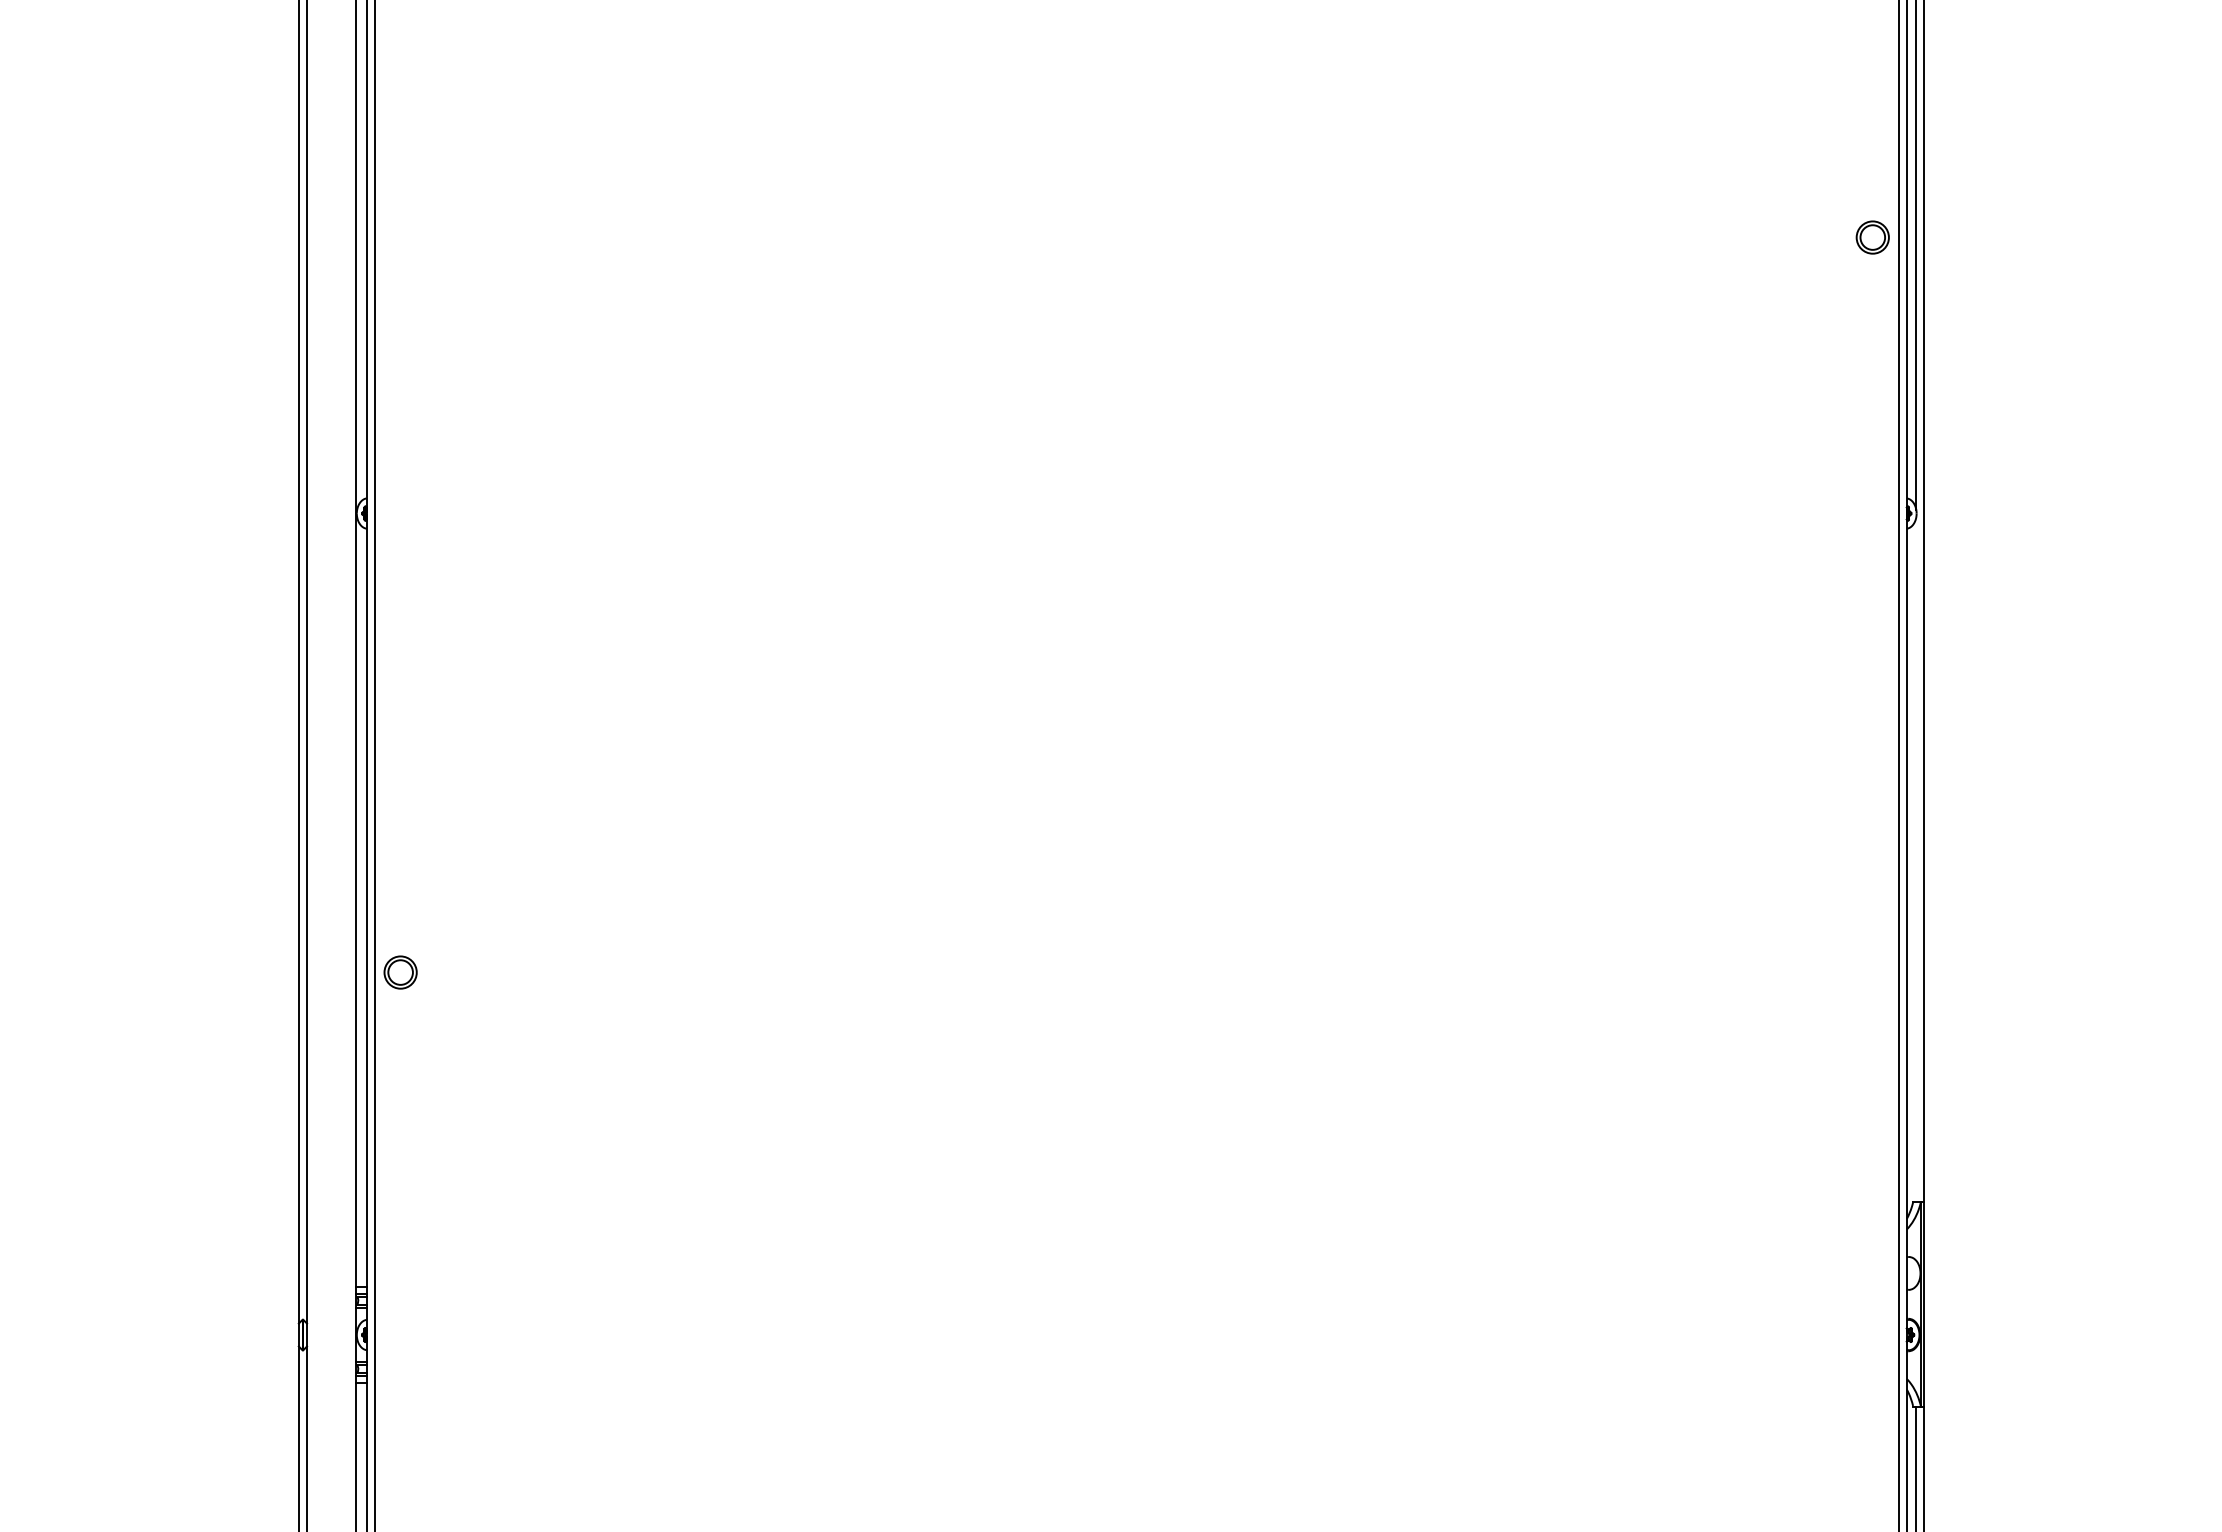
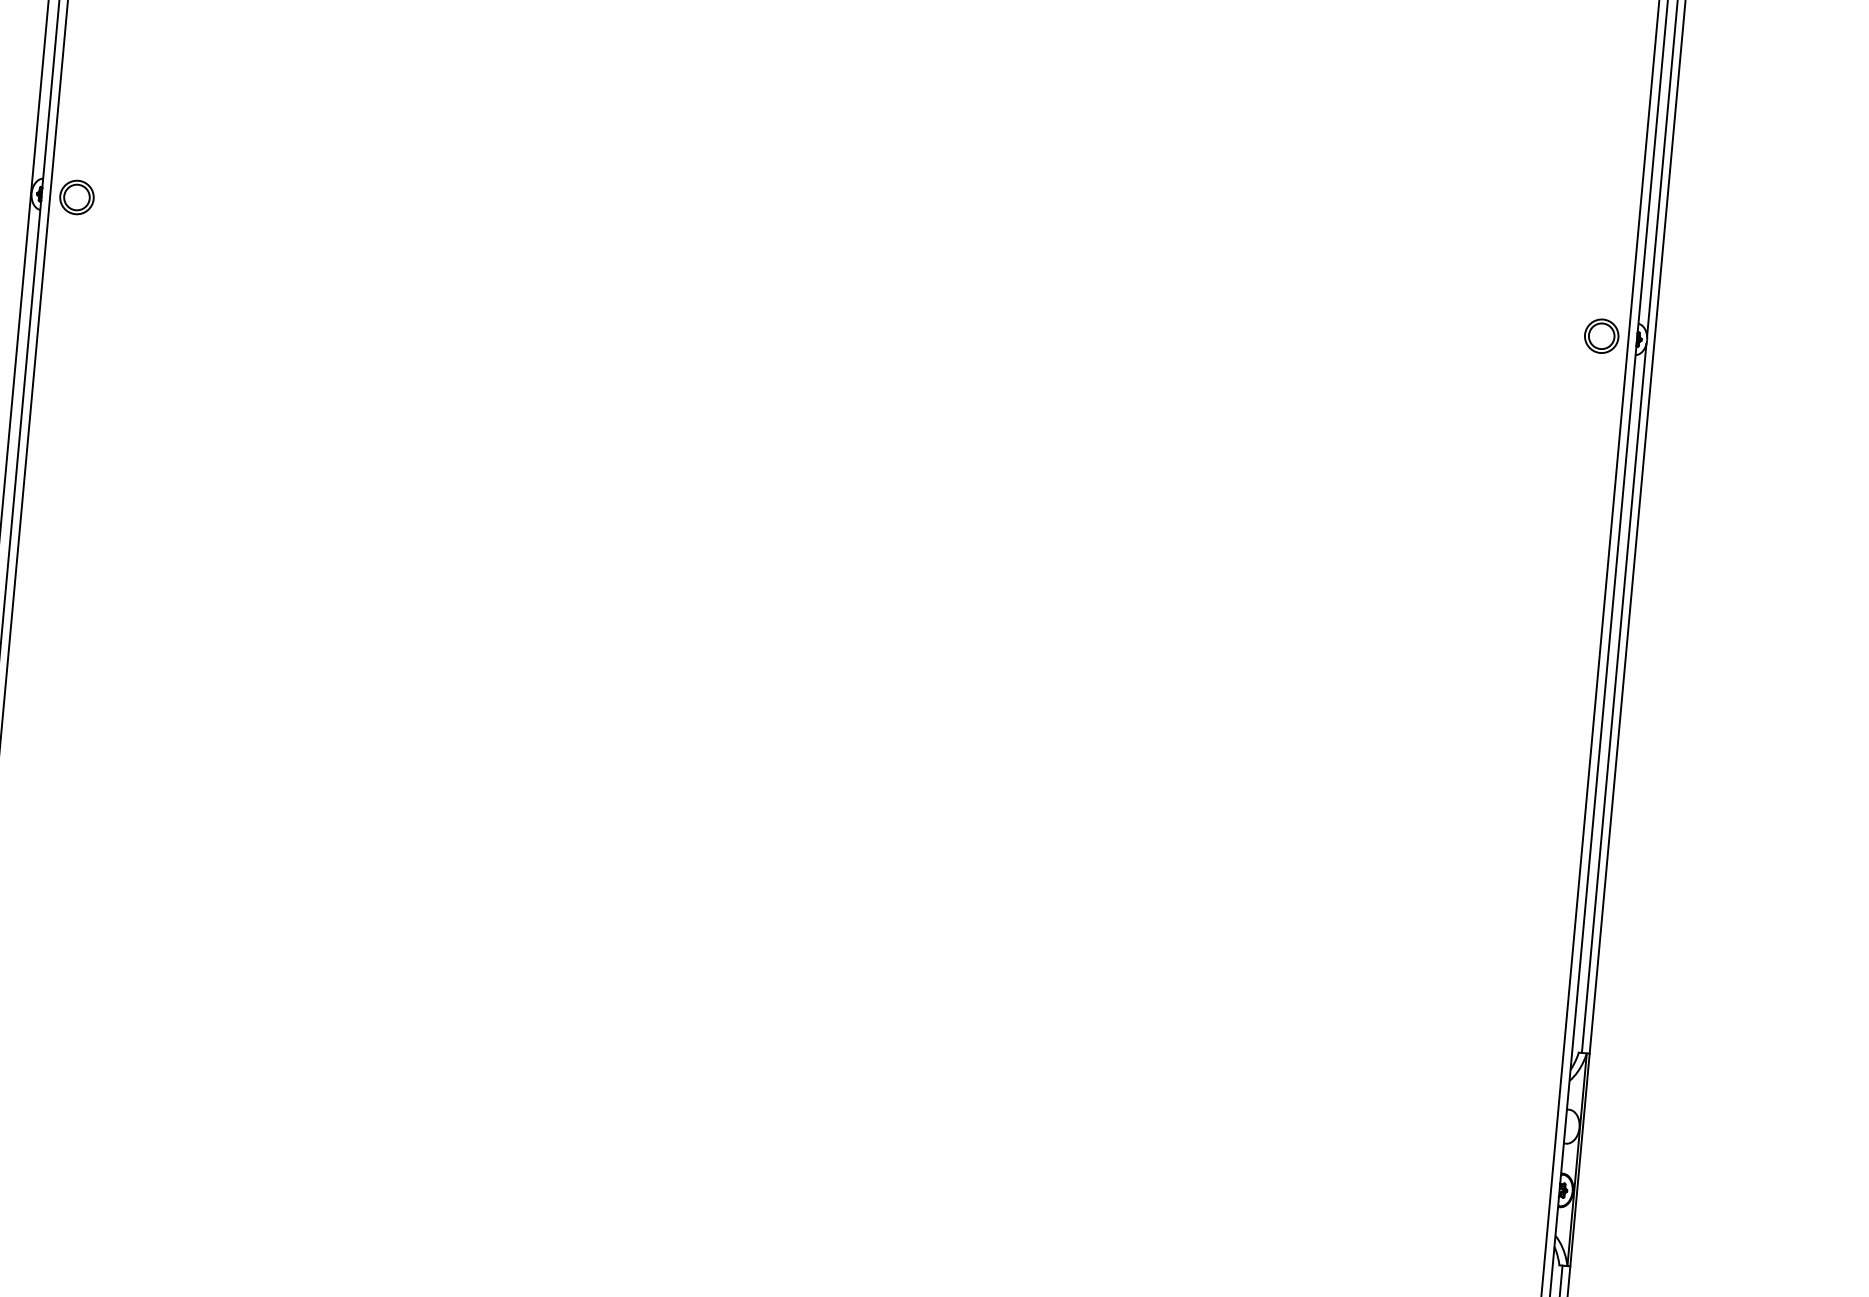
part: (1872, 237) -> (1601, 336), moved
line: (1916, 859) -> (1614, 698), added
part: (400, 972) -> (76, 197), moved

